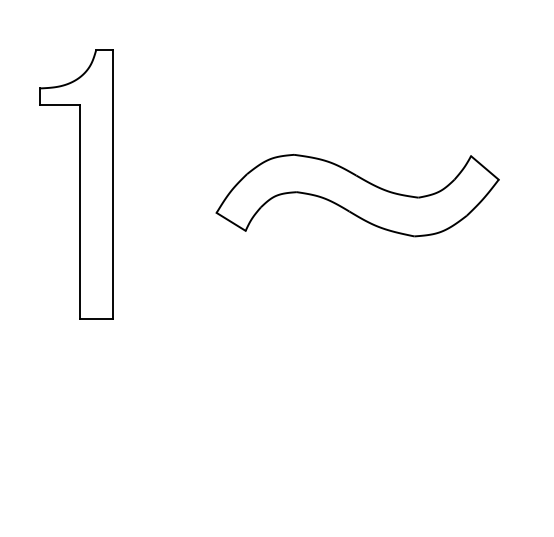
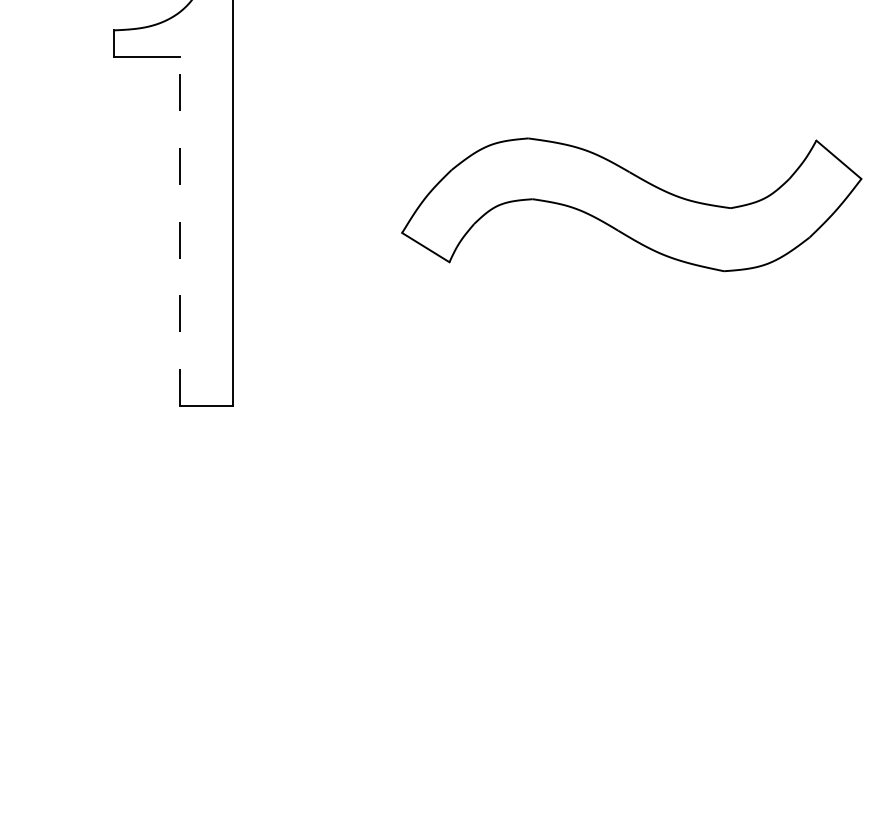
line: (80, 211) -> (180, 230), solid -> dashed

